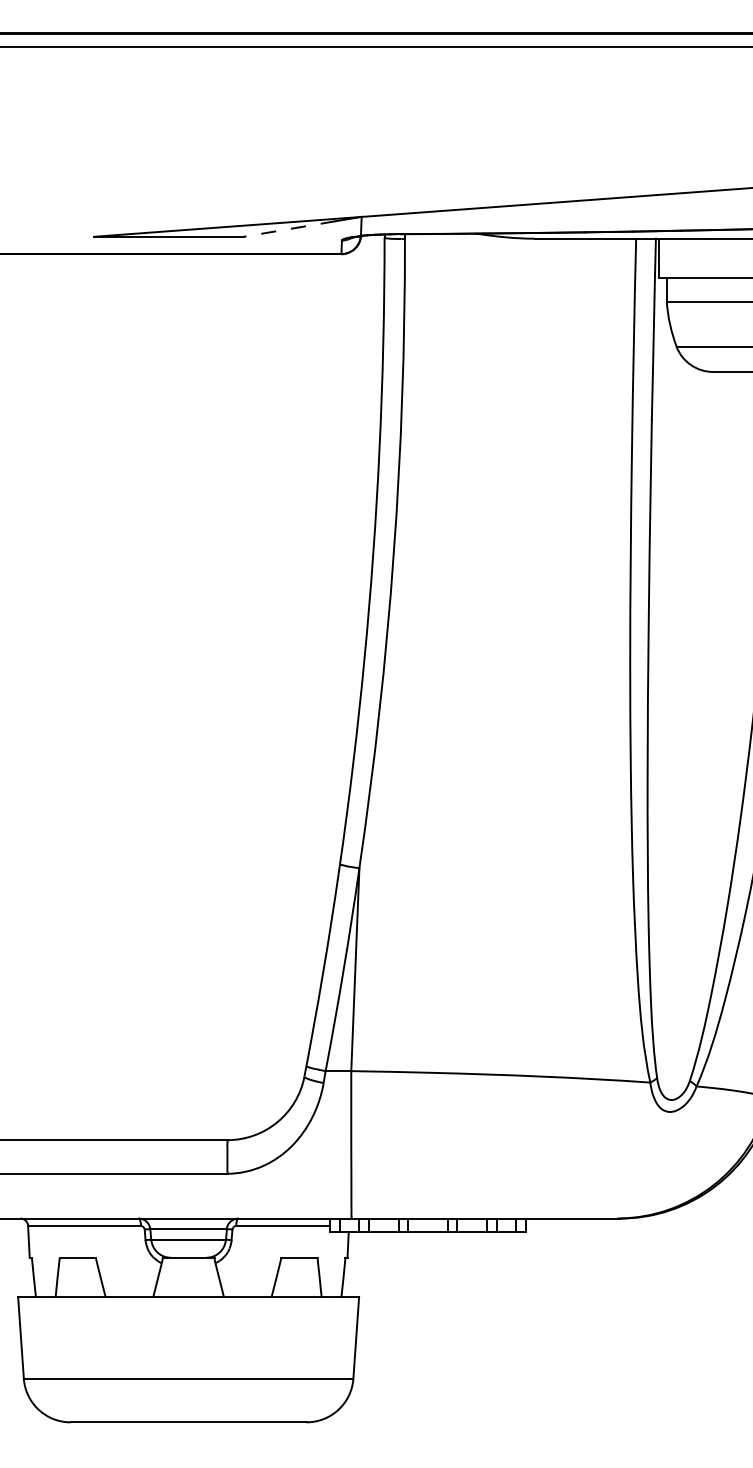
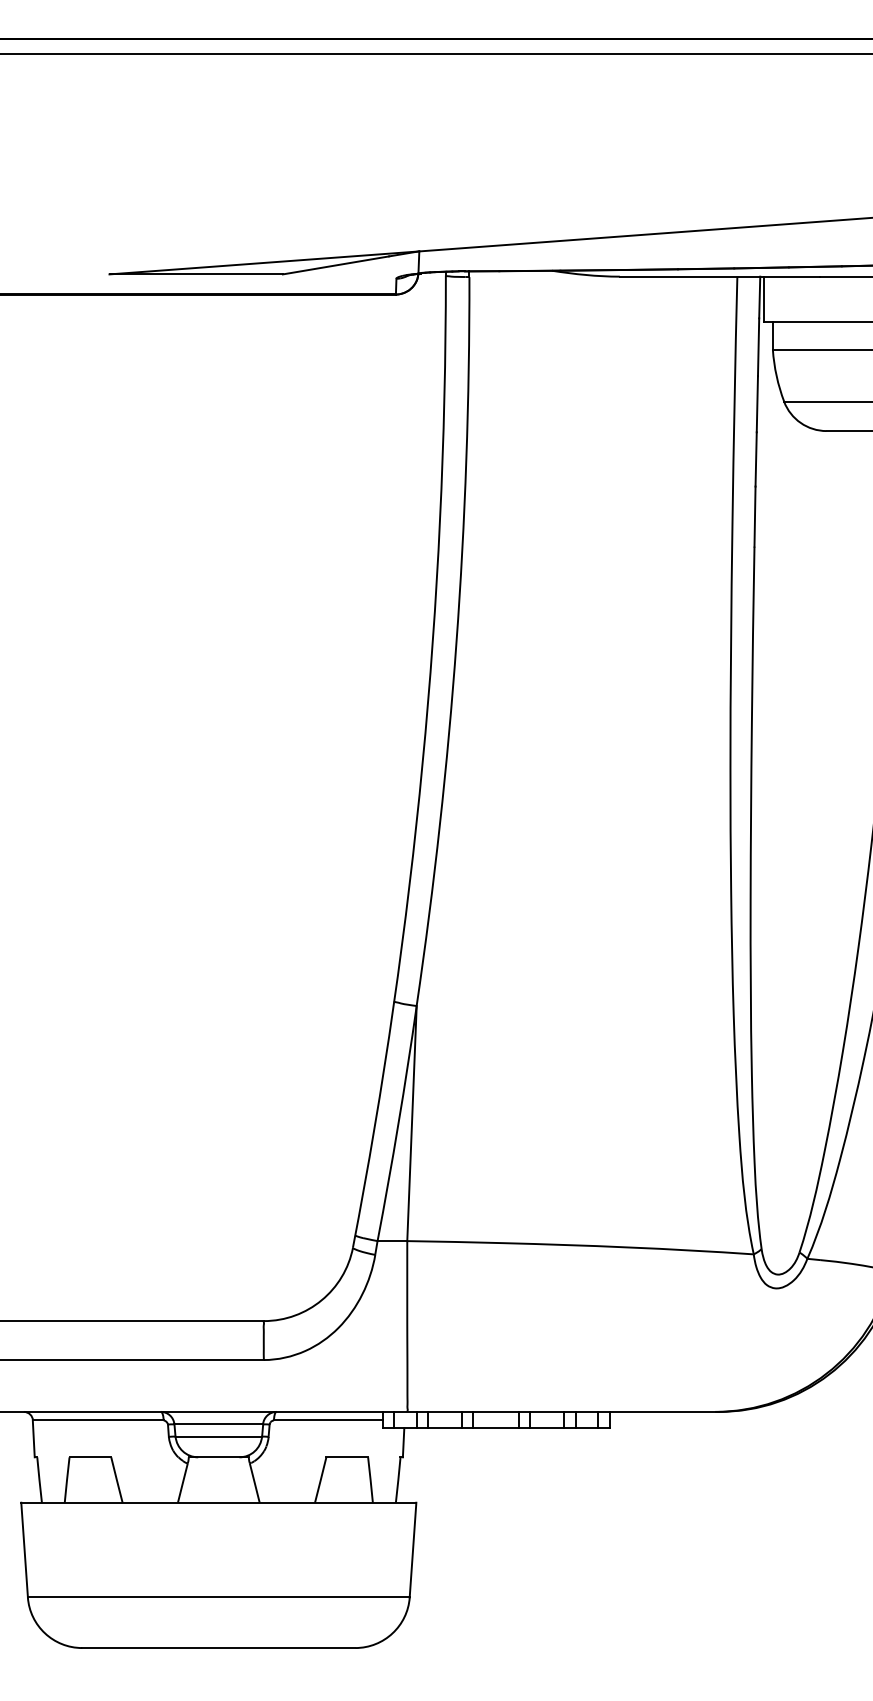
line: (290, 229) -> (336, 265), dashed -> solid

